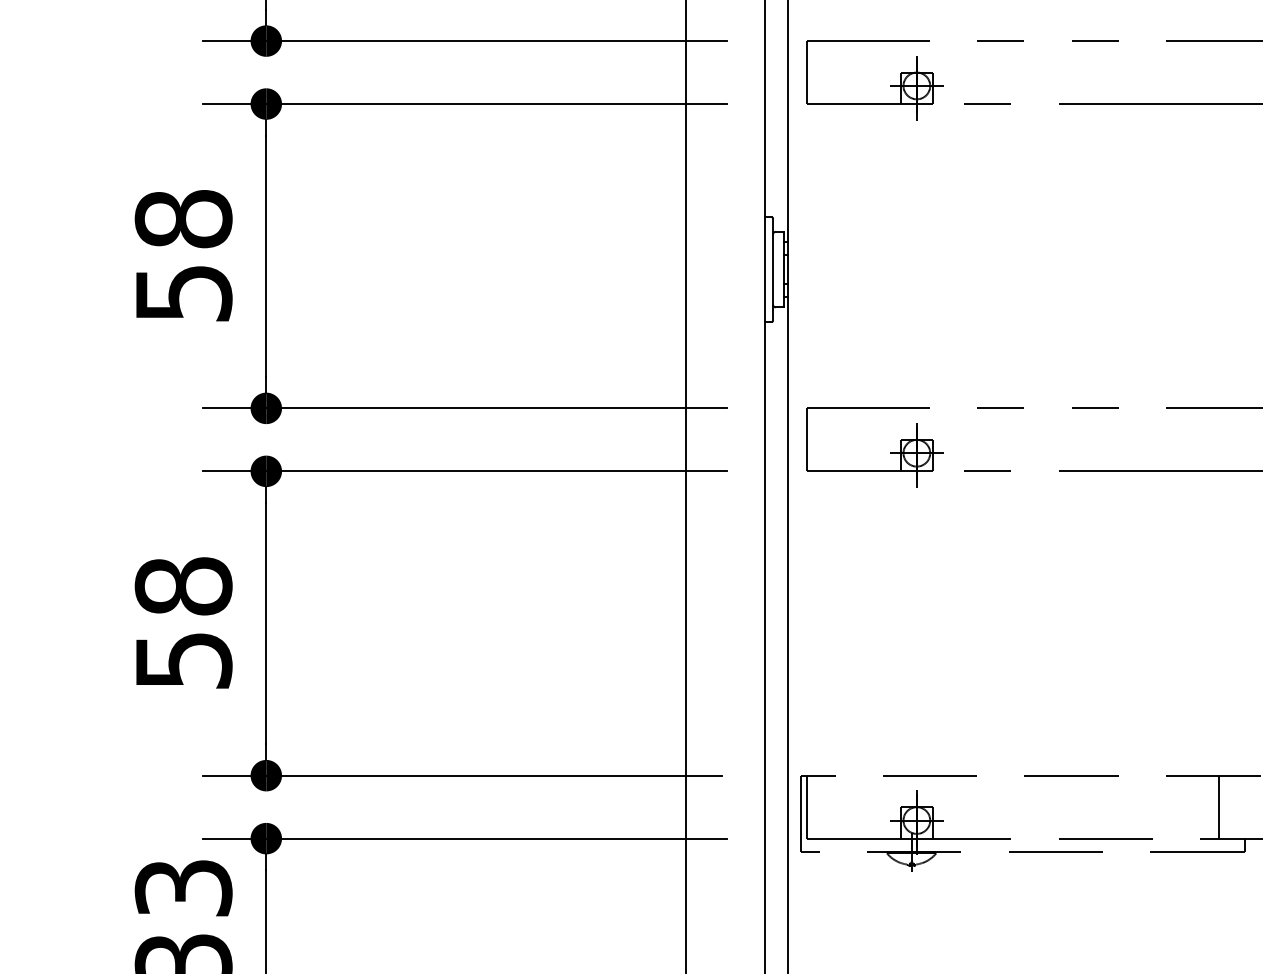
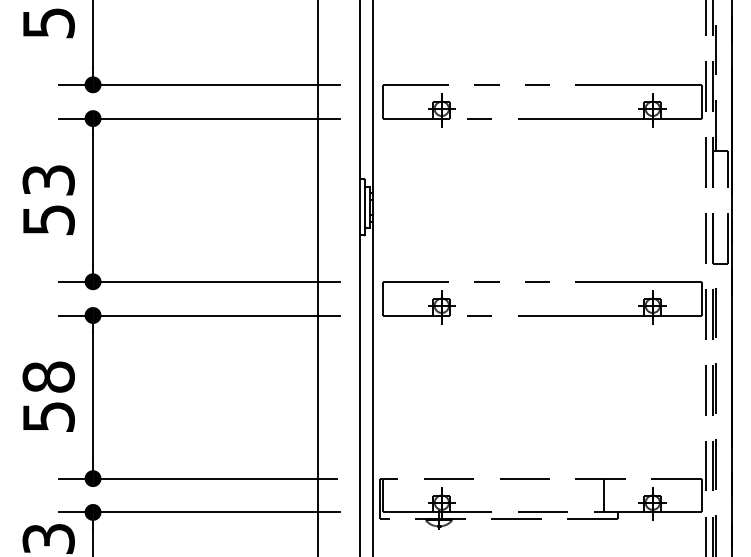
text: (183, 217) -> (48, 179), 58 -> 53

